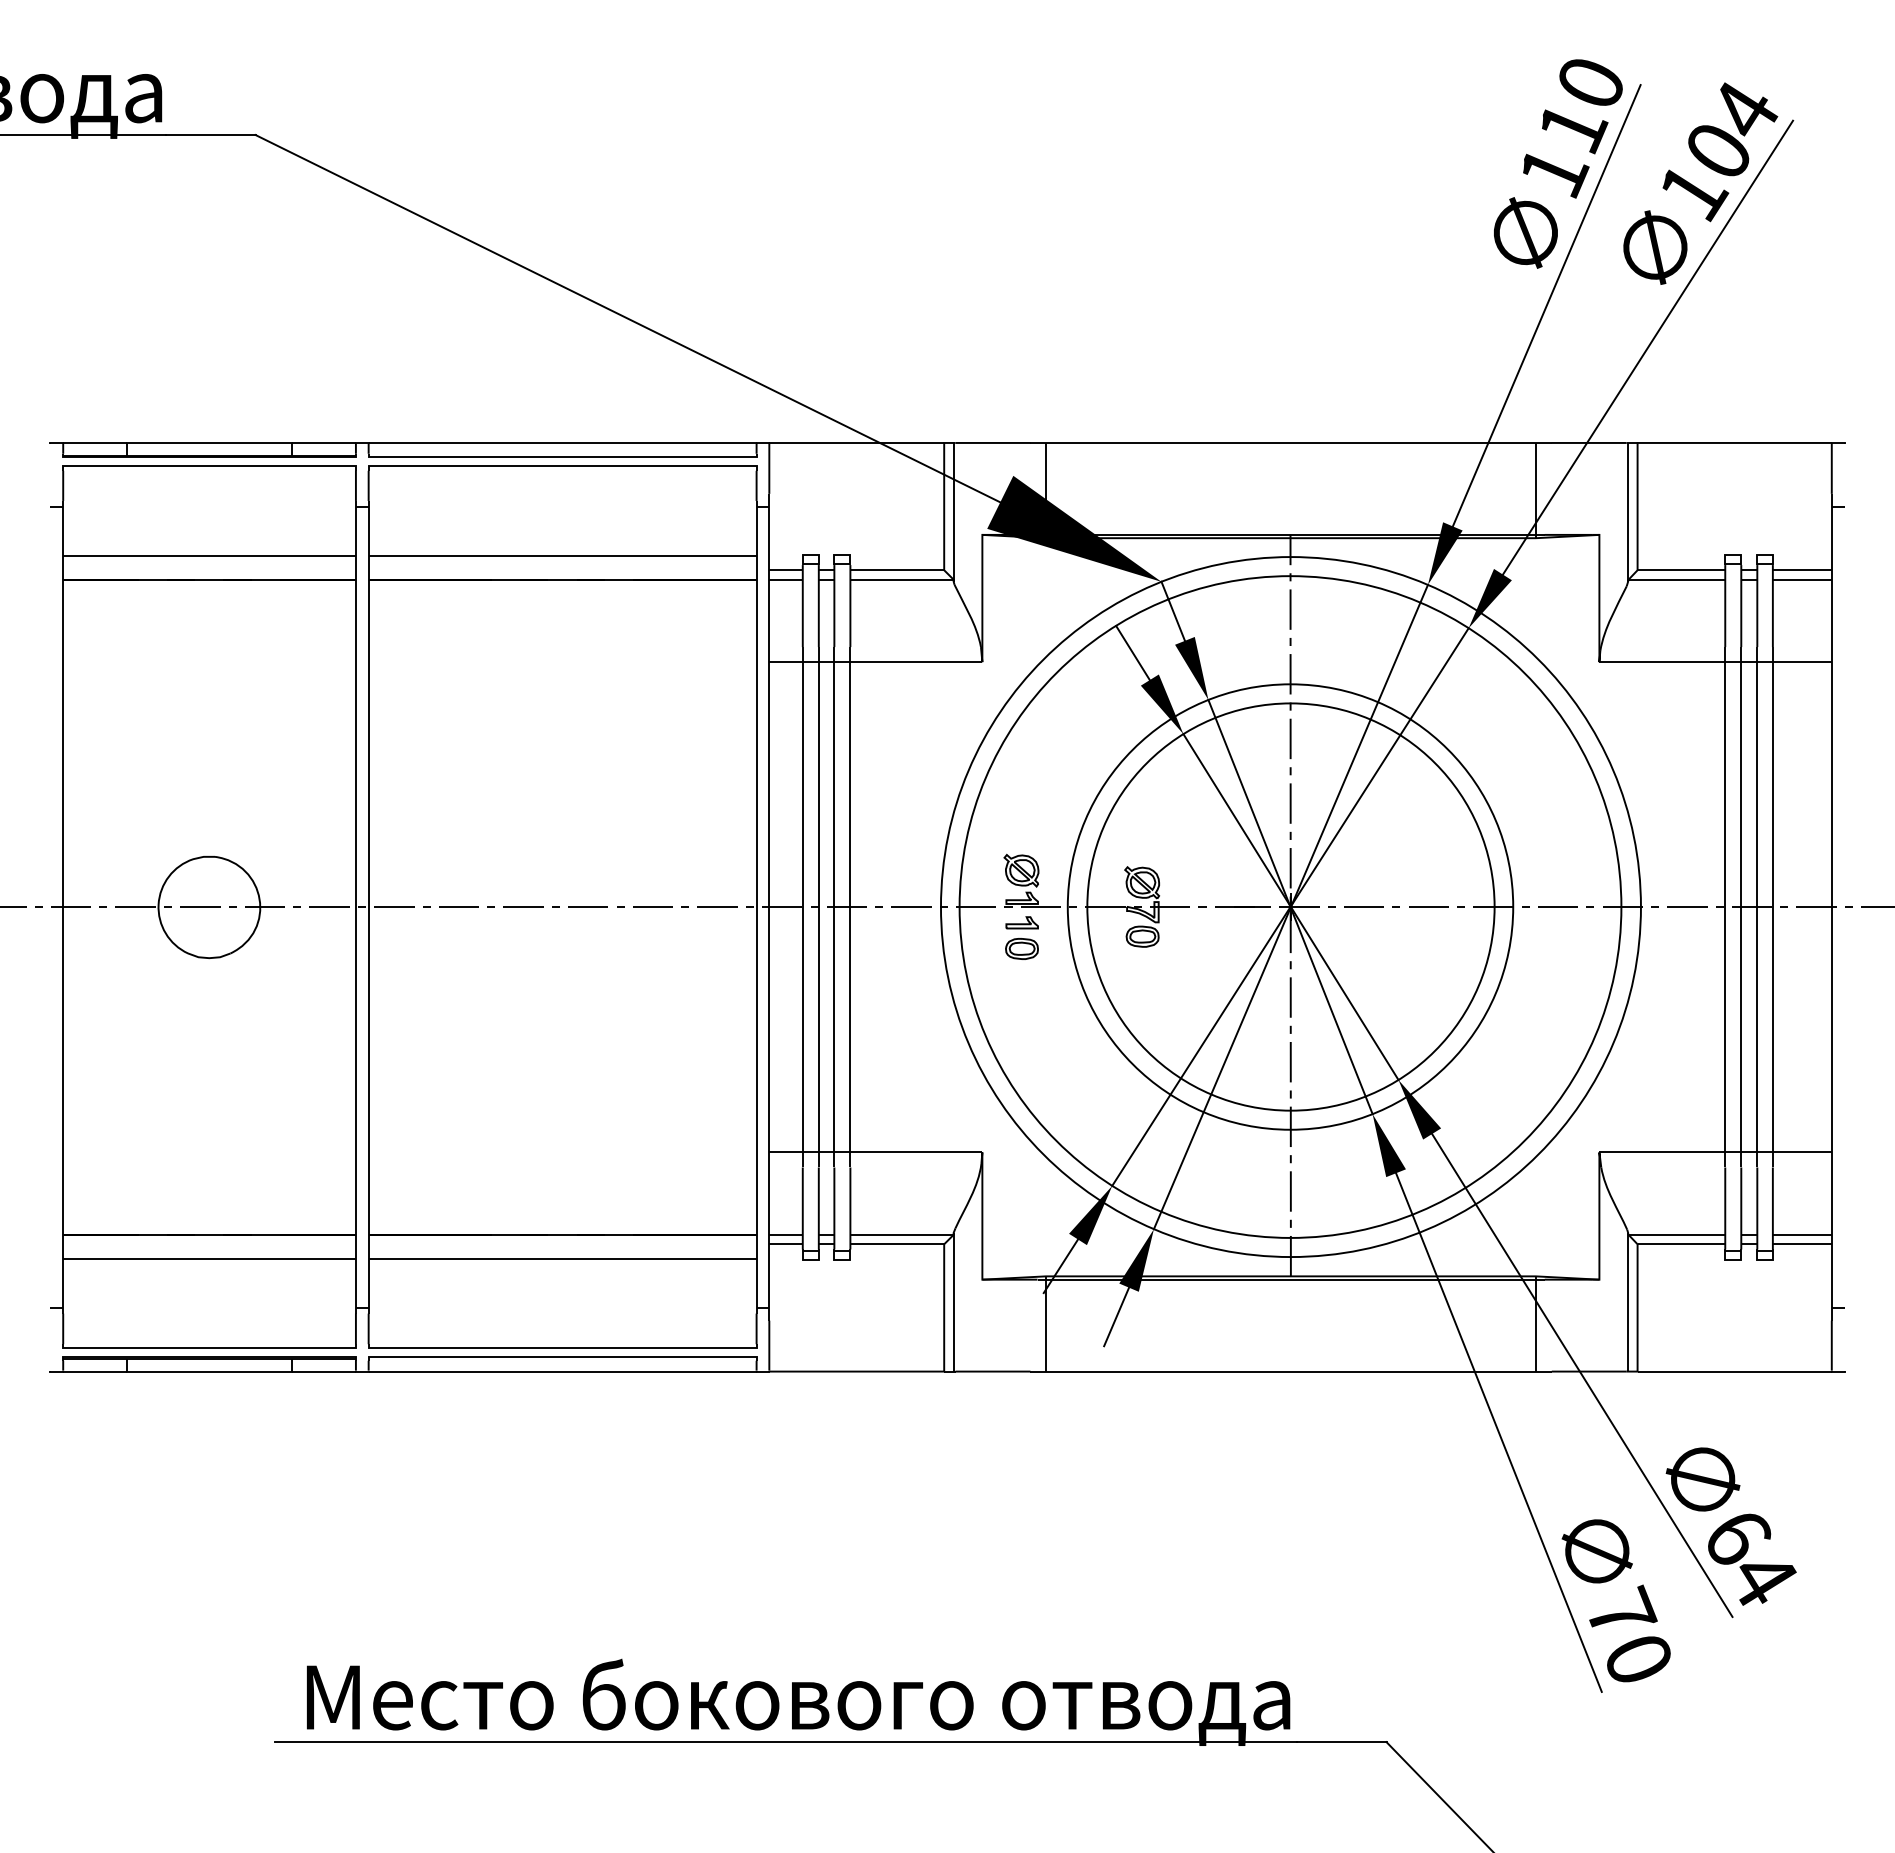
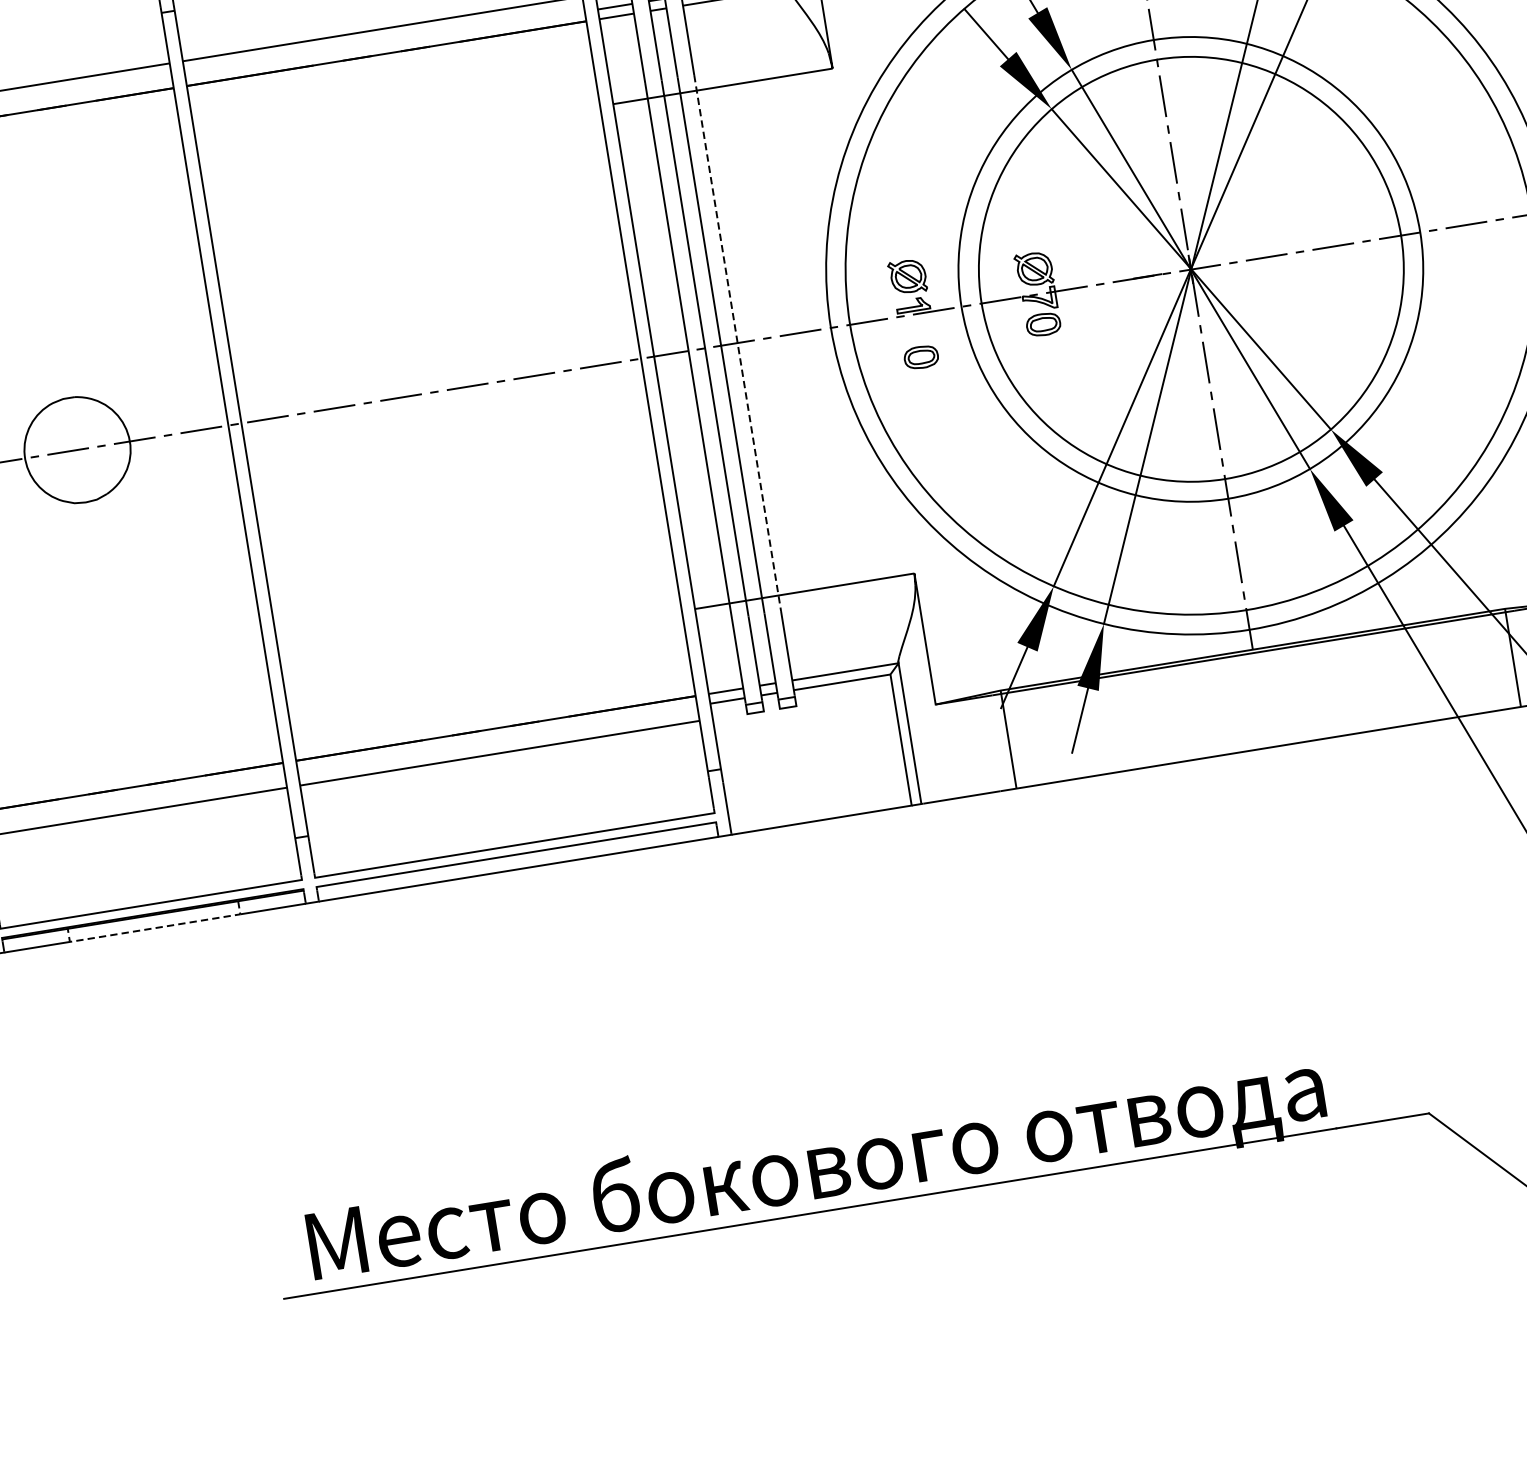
line: (850, 907) -> (737, 343), solid -> dashed
part: (1021, 922) -> (916, 330), removed
line: (209, 1371) -> (155, 928), solid -> dashed

